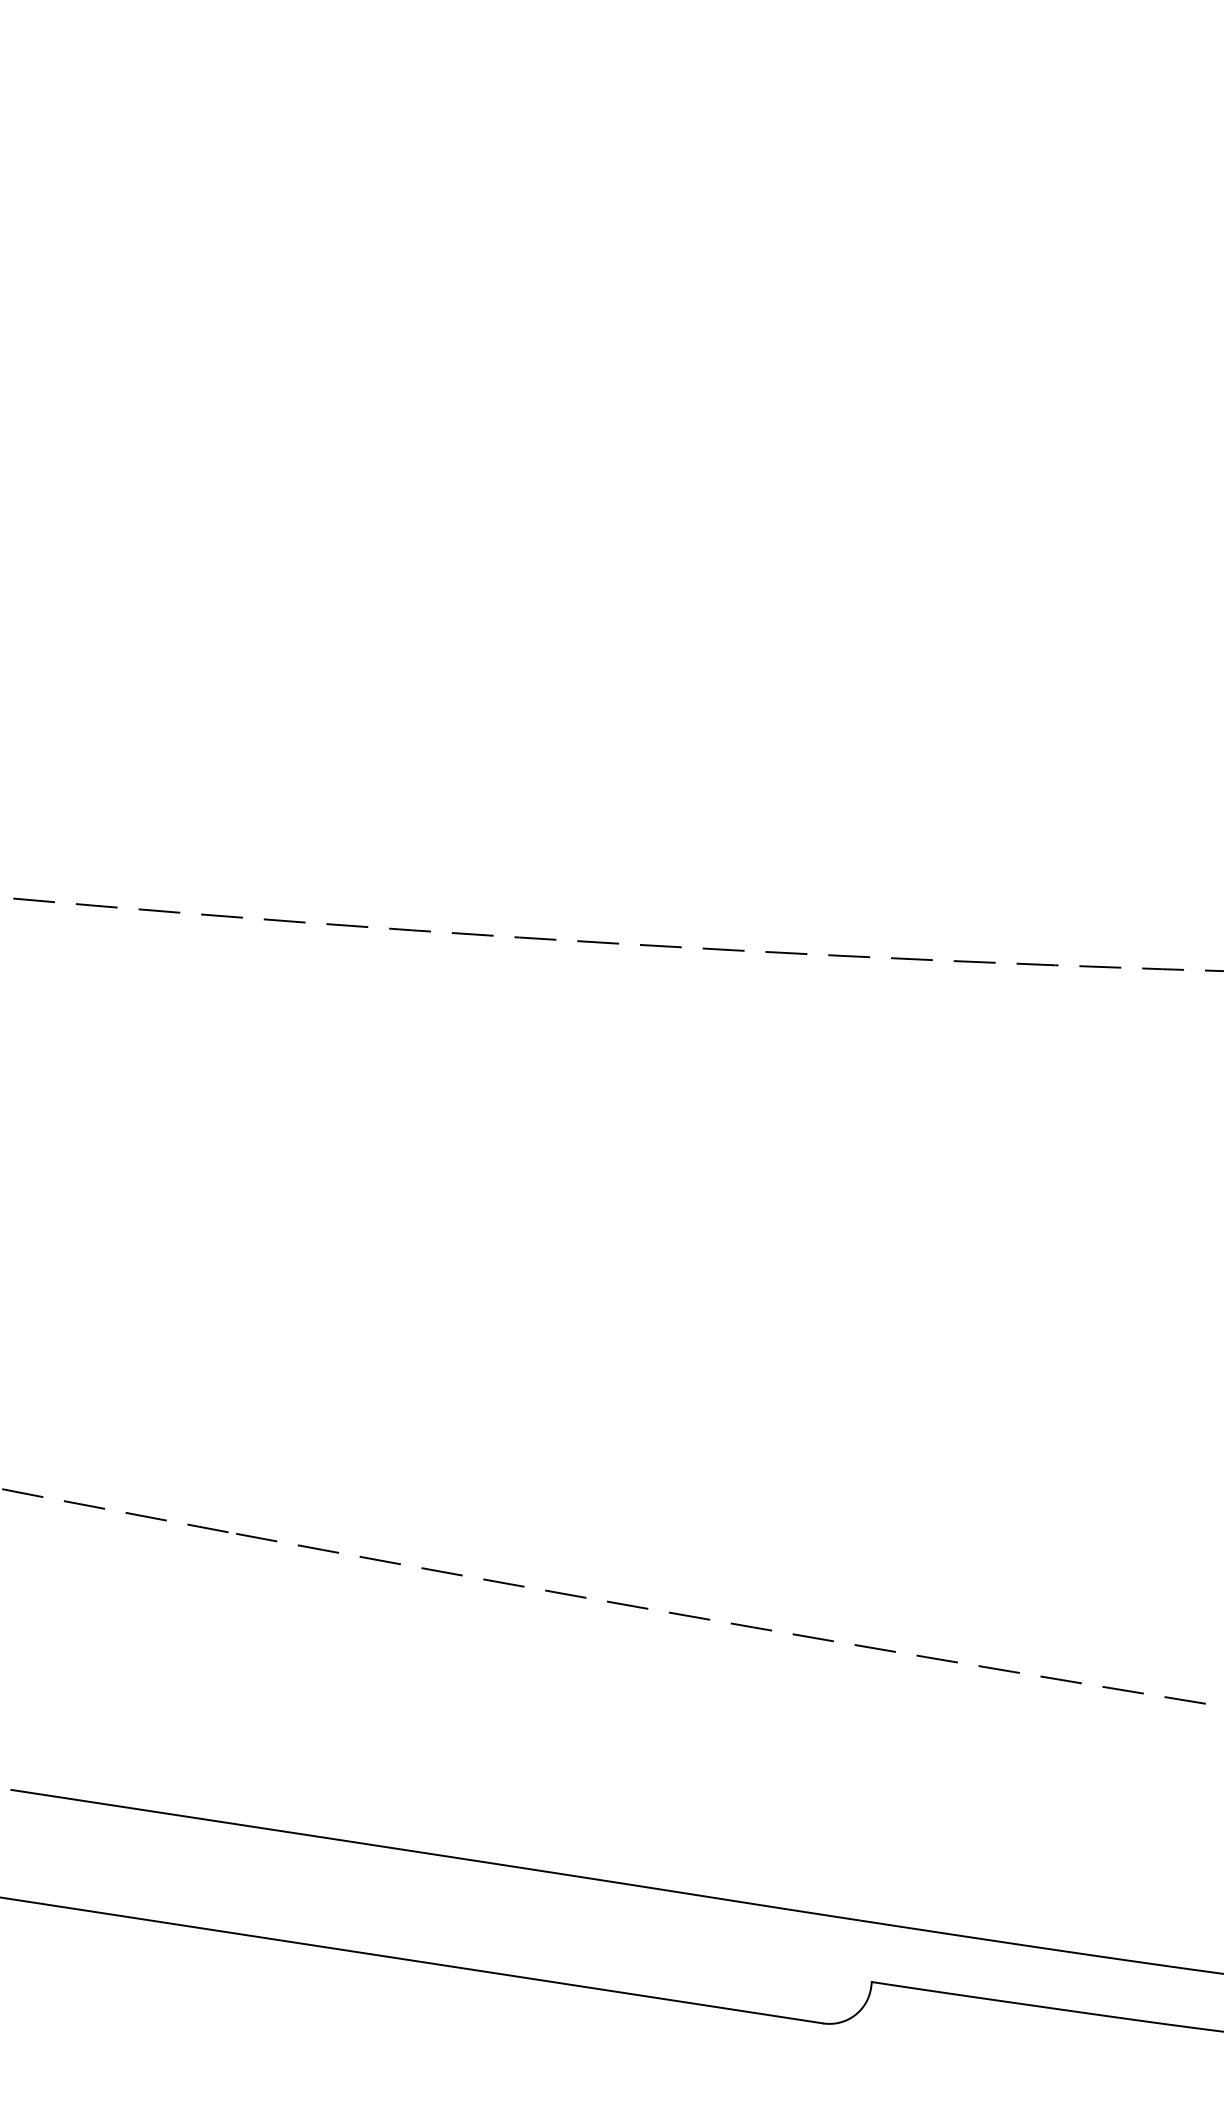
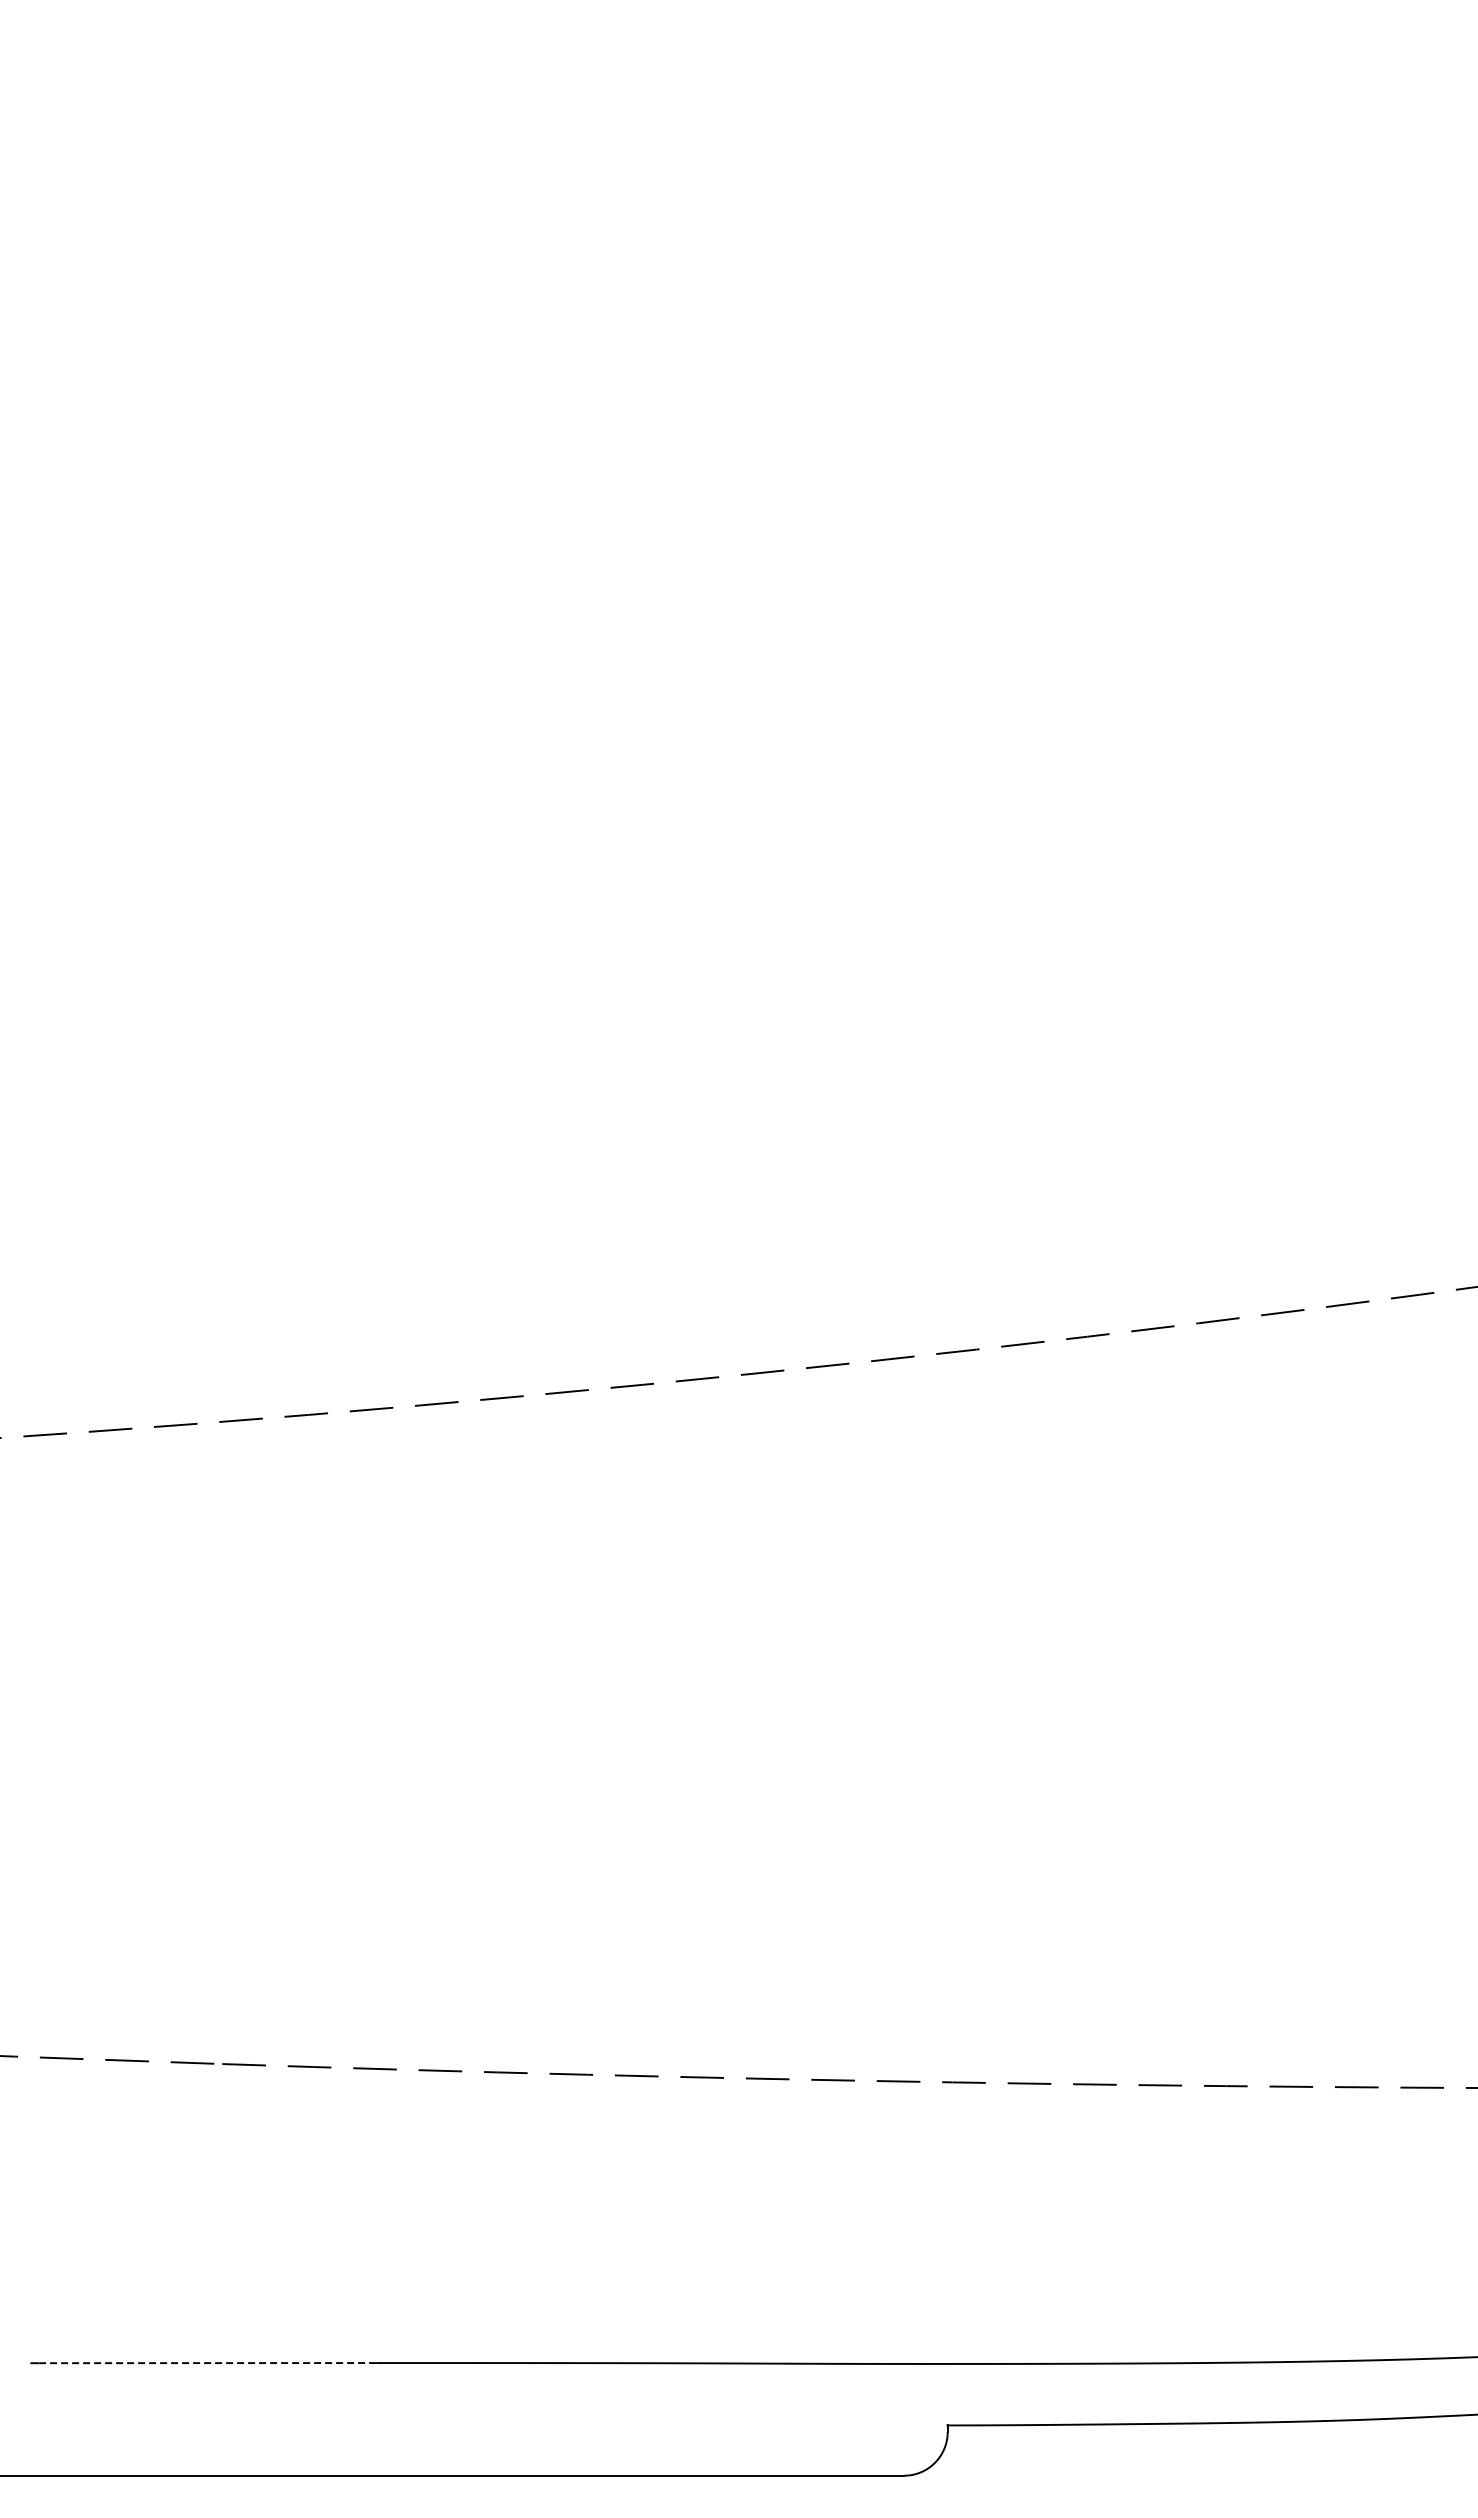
line: (178, 1815) -> (207, 2363), solid -> dashed

